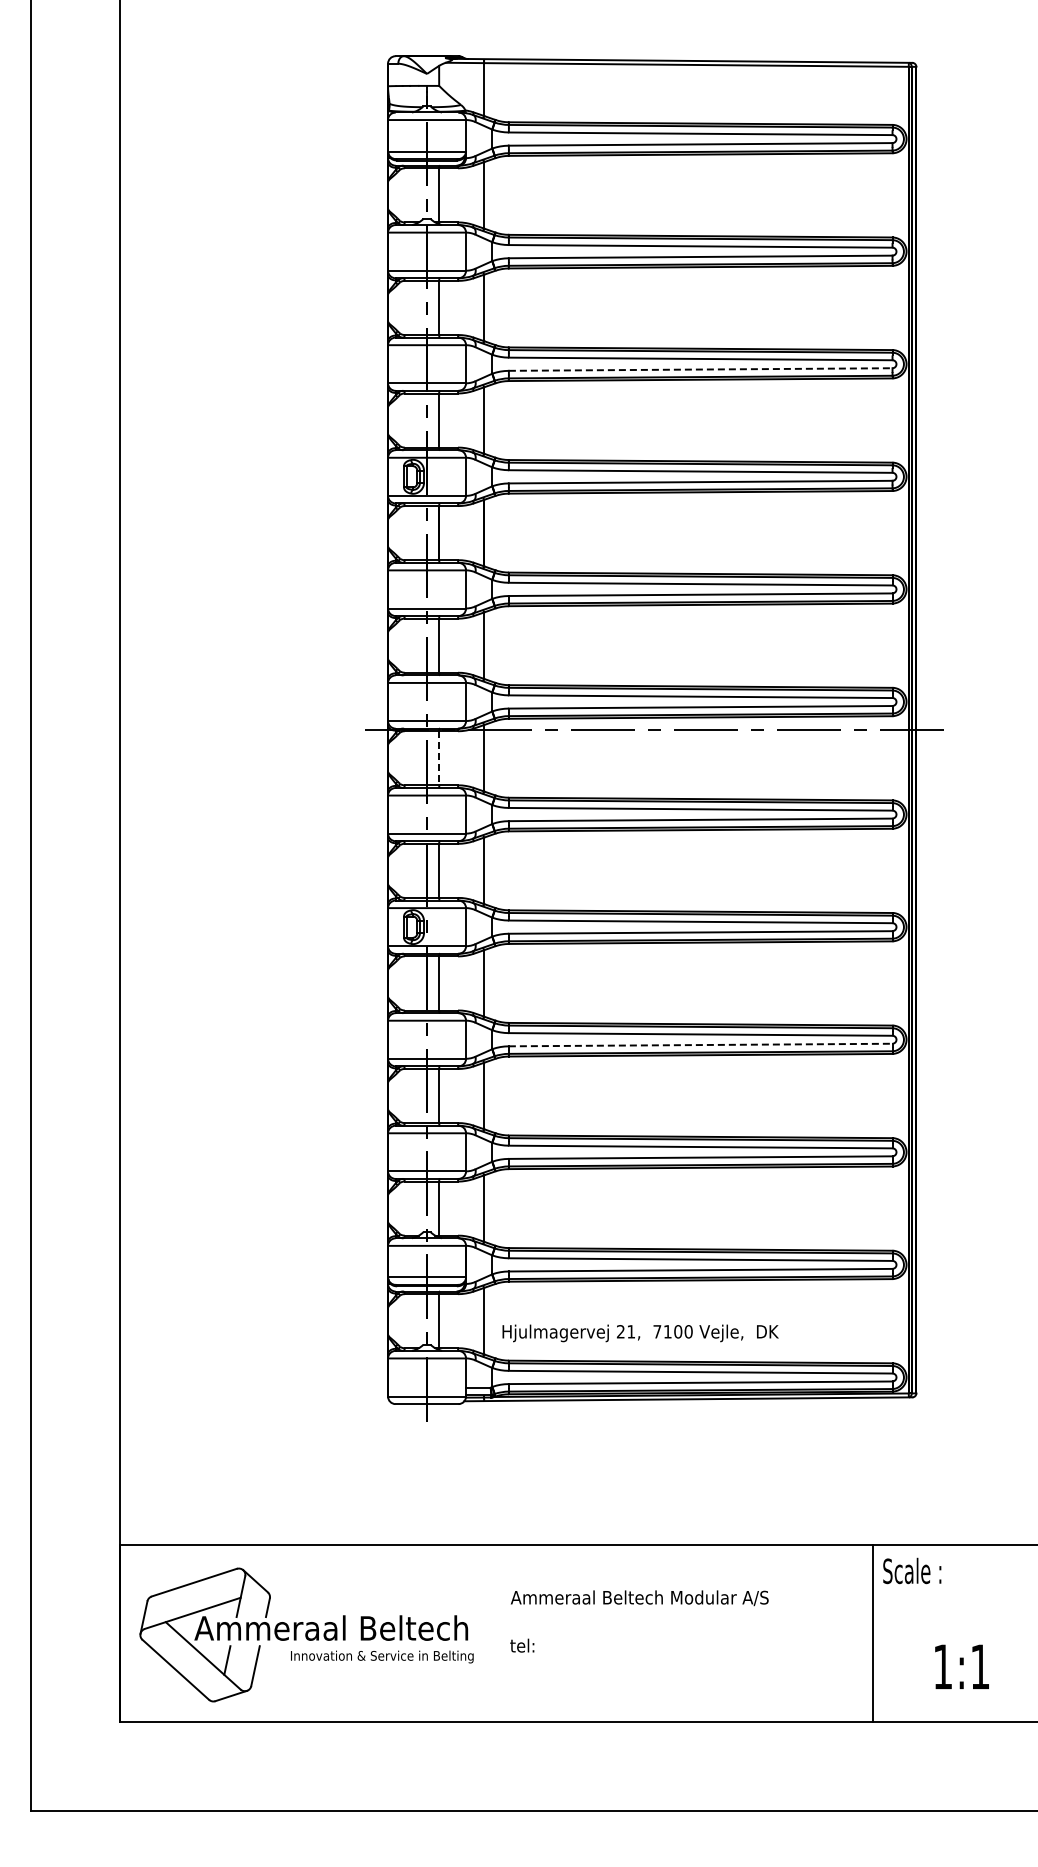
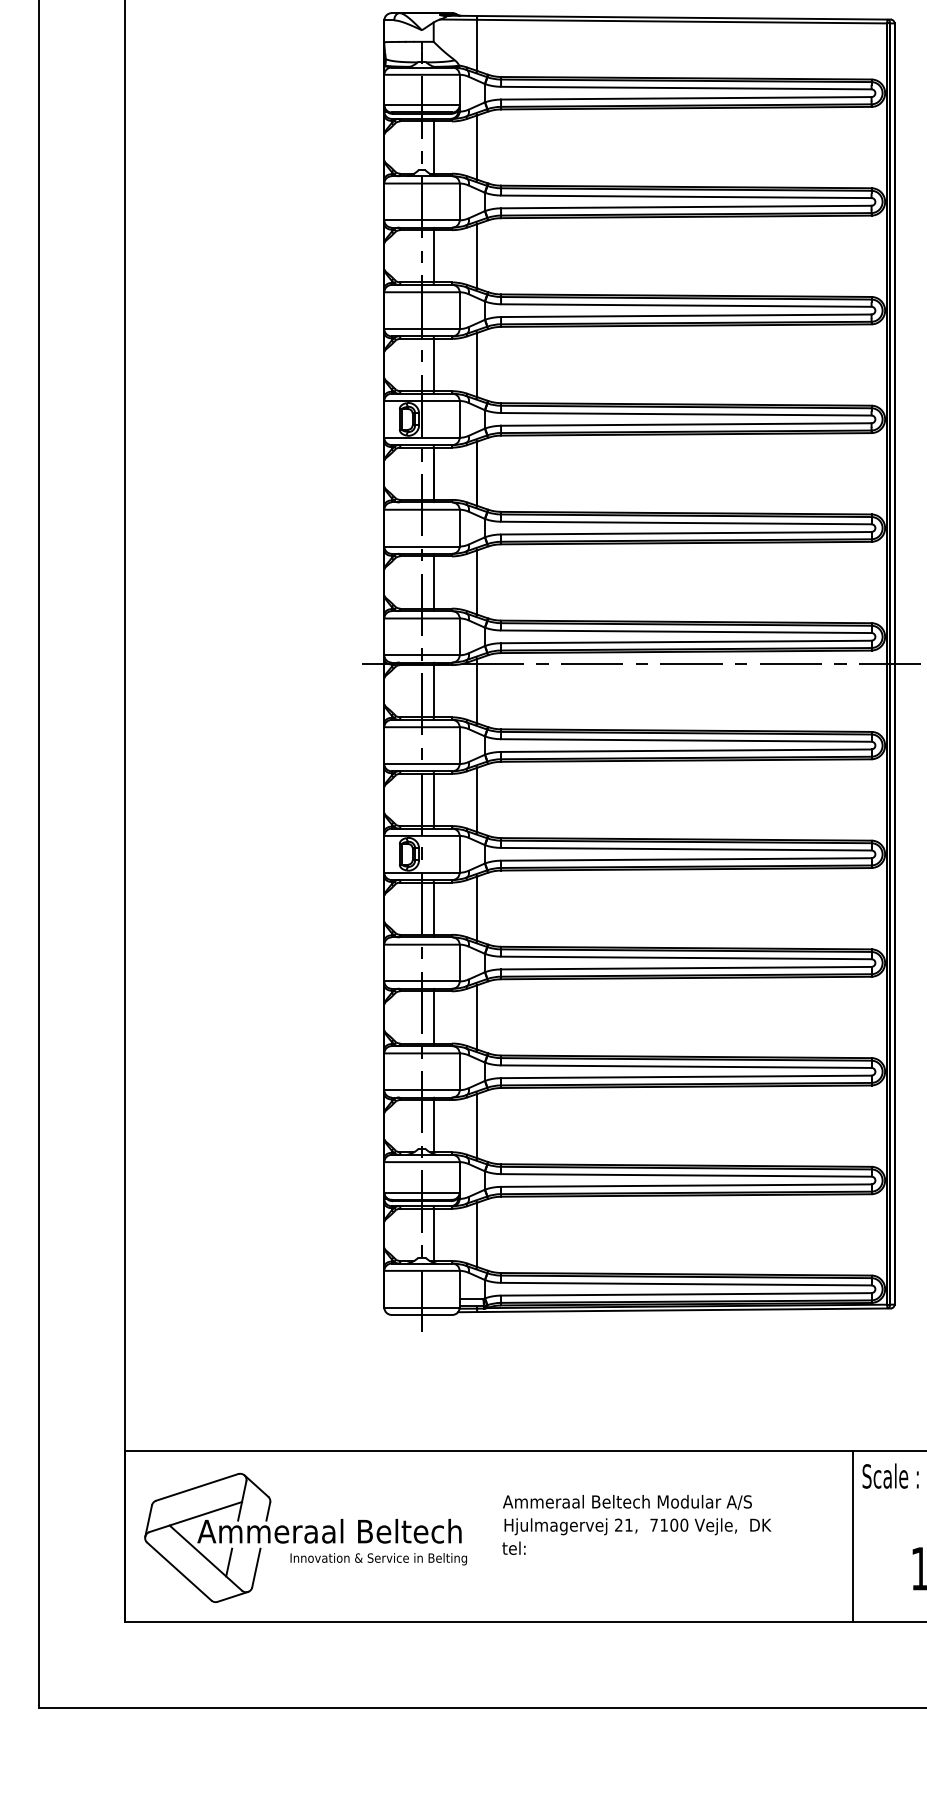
line: (700, 369) -> (686, 315), dashed -> solid
line: (439, 758) -> (434, 691), dashed -> solid
line: (700, 1045) -> (686, 968), dashed -> solid
text: (640, 1333) -> (637, 1526), moved

